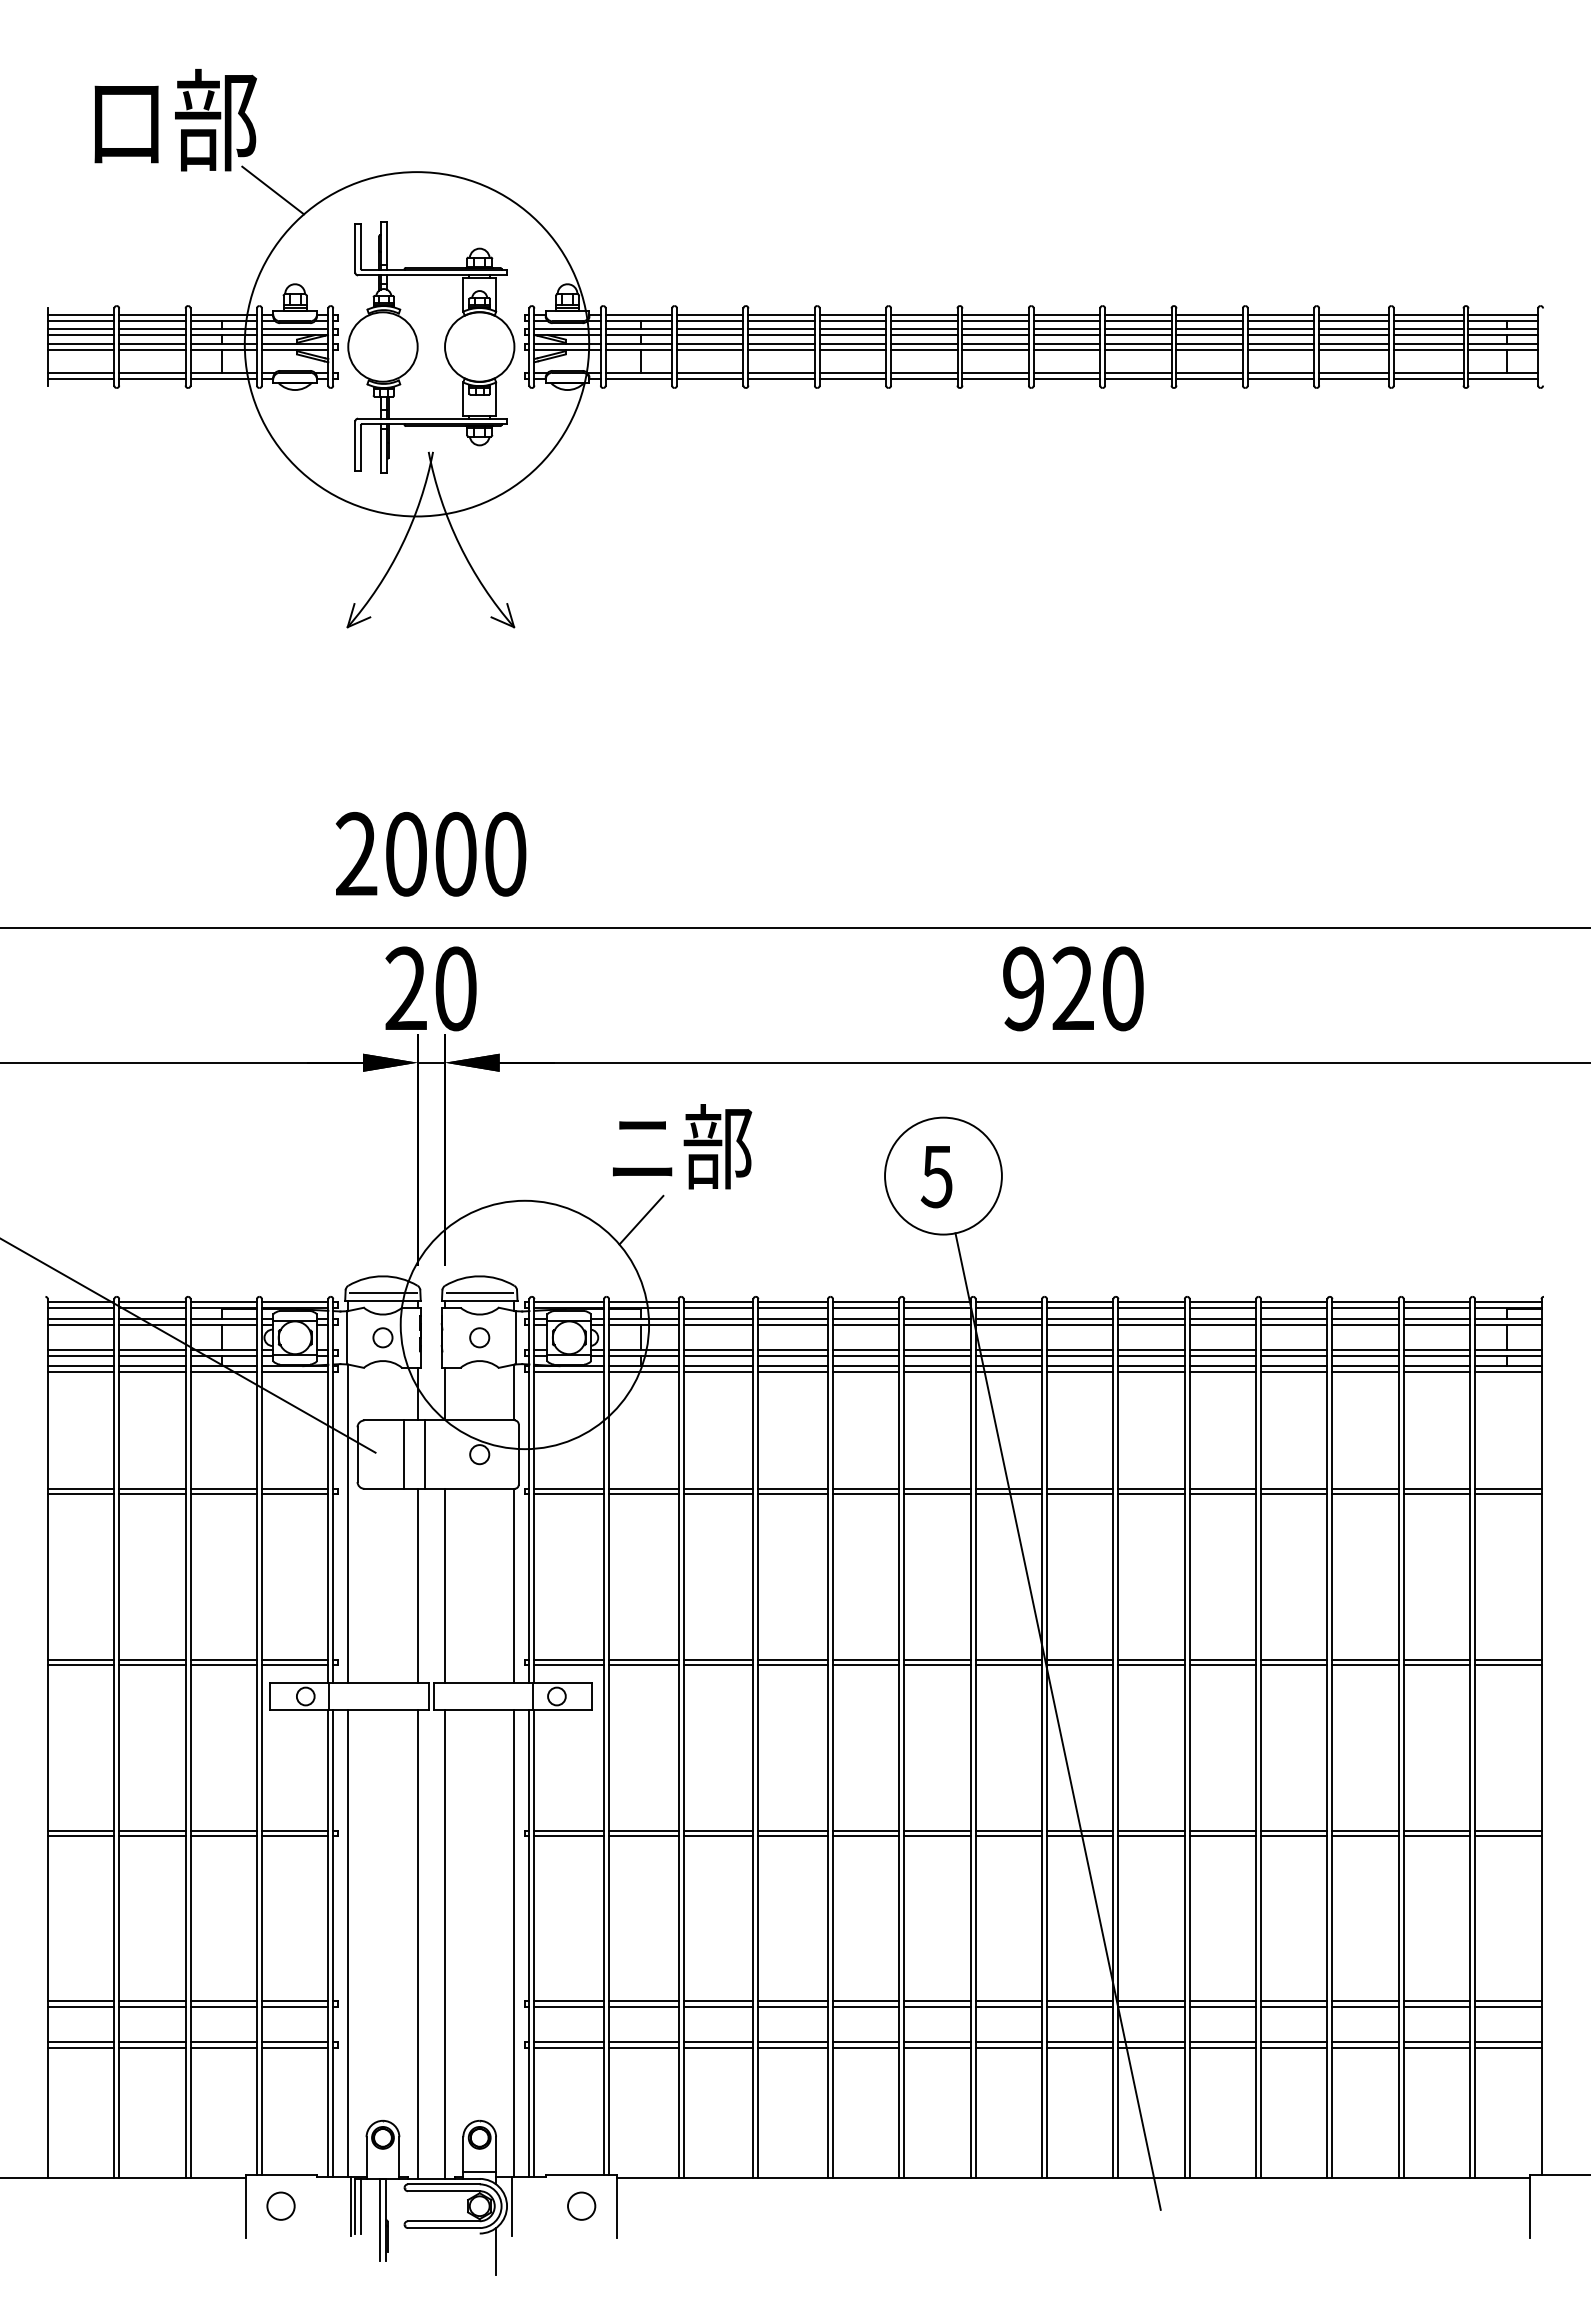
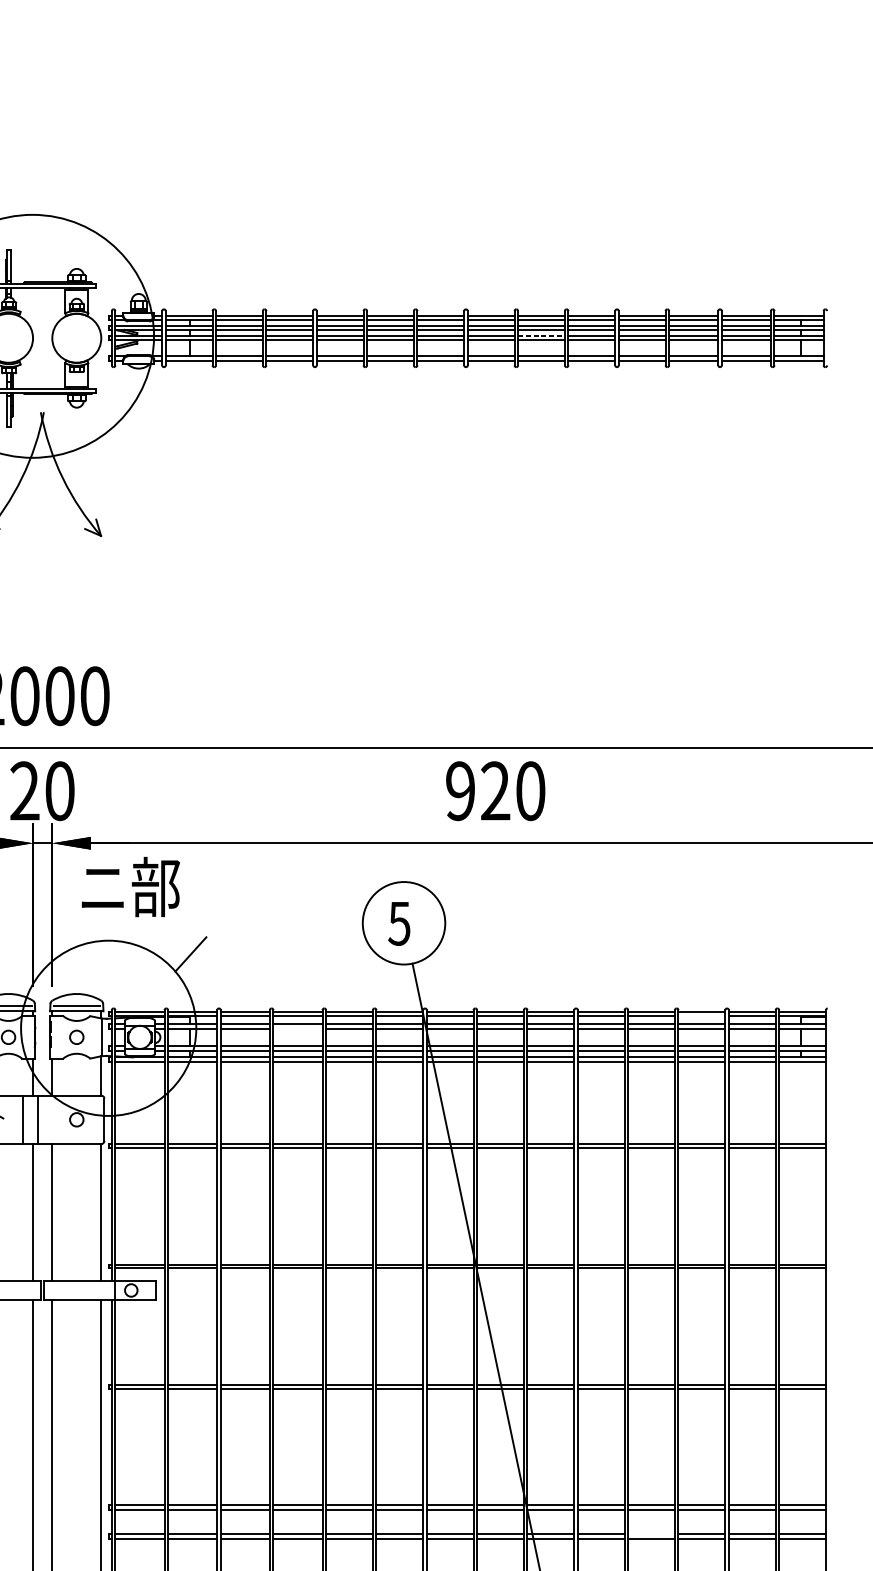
line: (1138, 343) -> (541, 335), solid -> dashed
text: (682, 1146) -> (130, 886), moved
line: (1365, 1307) -> (701, 1015), removed
line: (793, 1325) -> (298, 1028), removed
line: (1294, 2041) -> (651, 1533), removed

